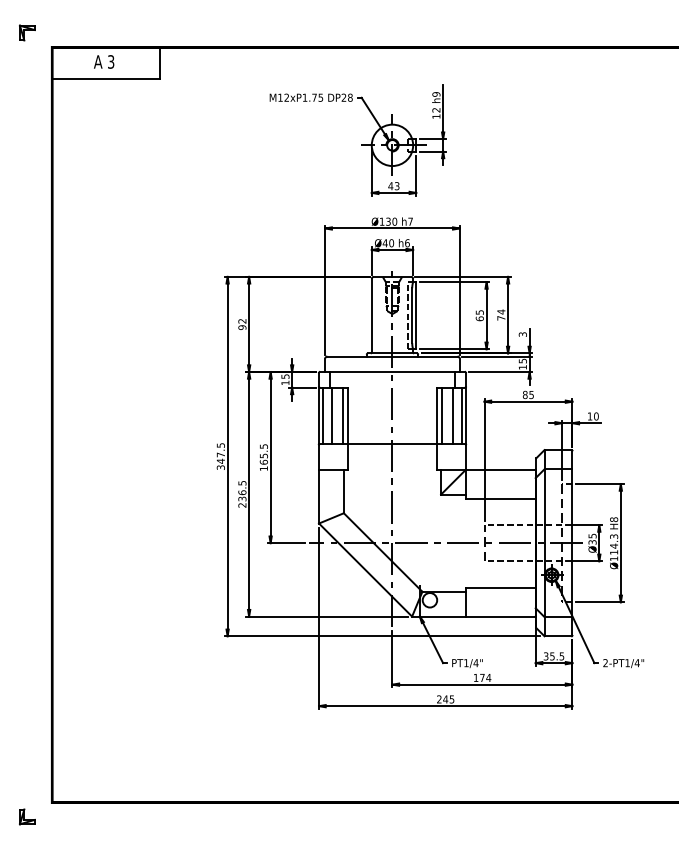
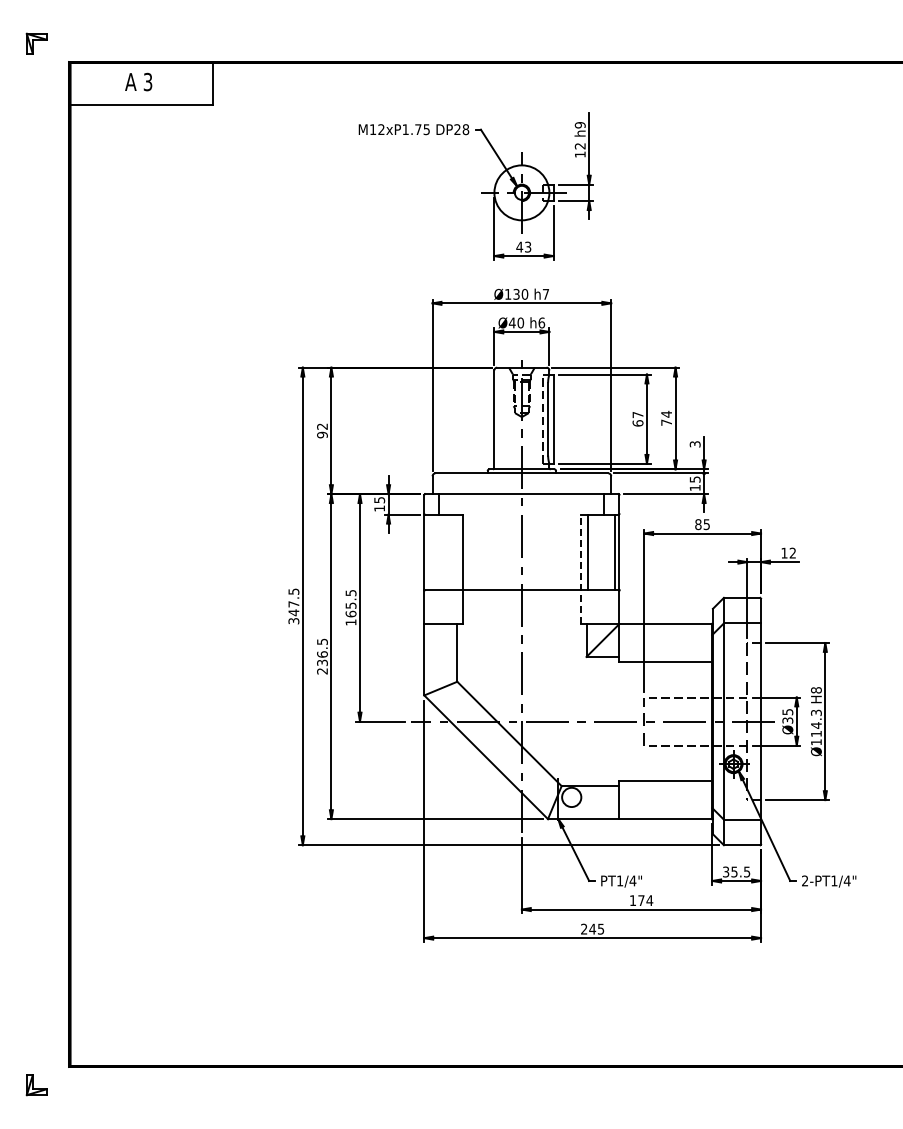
text: (479, 312) -> (637, 415), 65 -> 67
line: (322, 415) -> (429, 552), removed
line: (331, 415) -> (441, 552), removed
line: (342, 415) -> (455, 552), removed
line: (453, 415) -> (602, 552), removed
text: (596, 415) -> (792, 552), 10 -> 12
line: (436, 428) -> (580, 569), solid -> dashed

